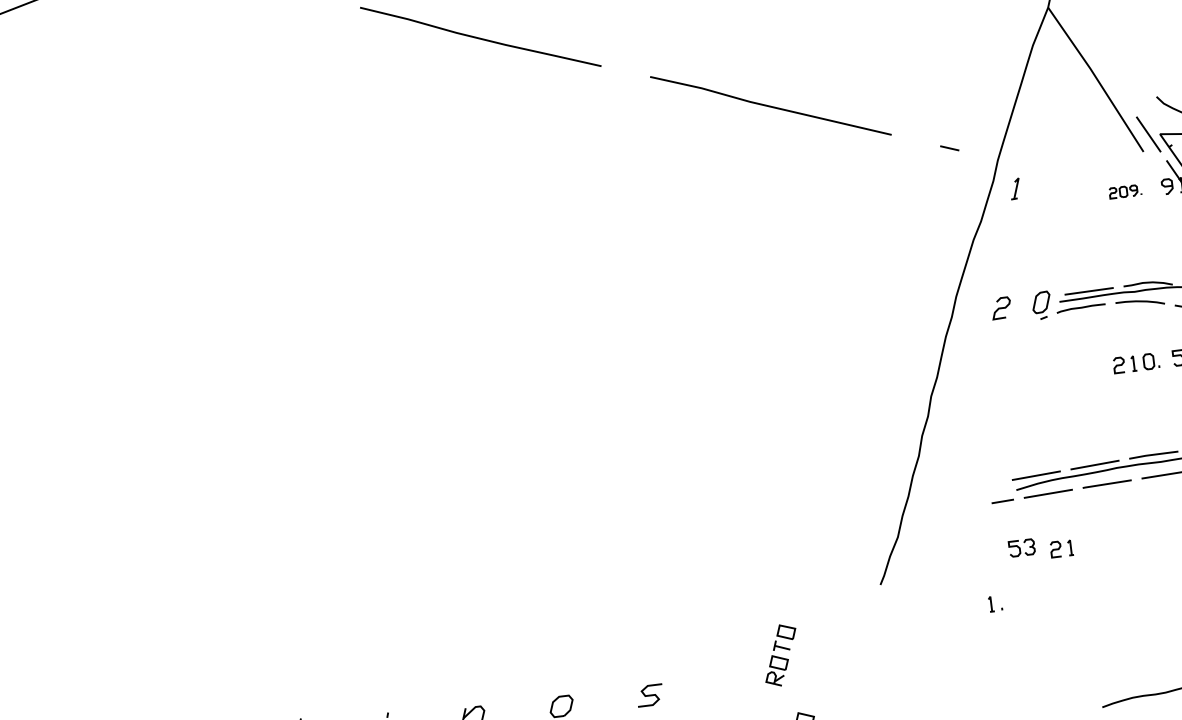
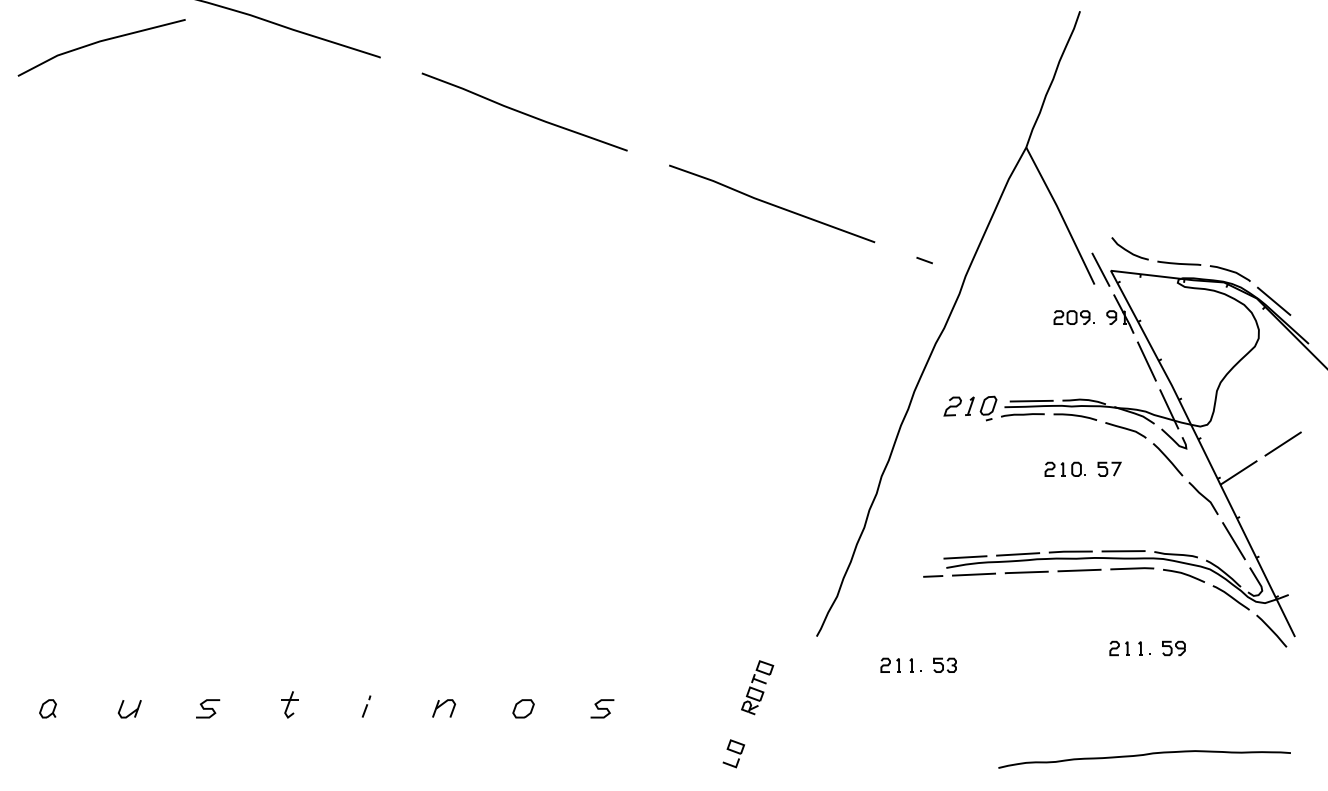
part: (1014, 188) -> (969, 405), moved
part: (1124, 191) -> (1073, 317), size x1.43
part: (1021, 547) -> (944, 664), moved
part: (1061, 547) -> (890, 664), moved
part: (780, 655) -> (757, 687), moved

